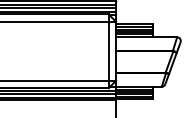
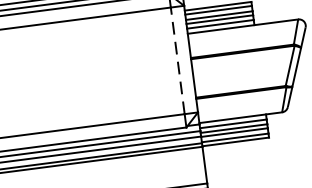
line: (108, 50) -> (177, 59), solid -> dashed

